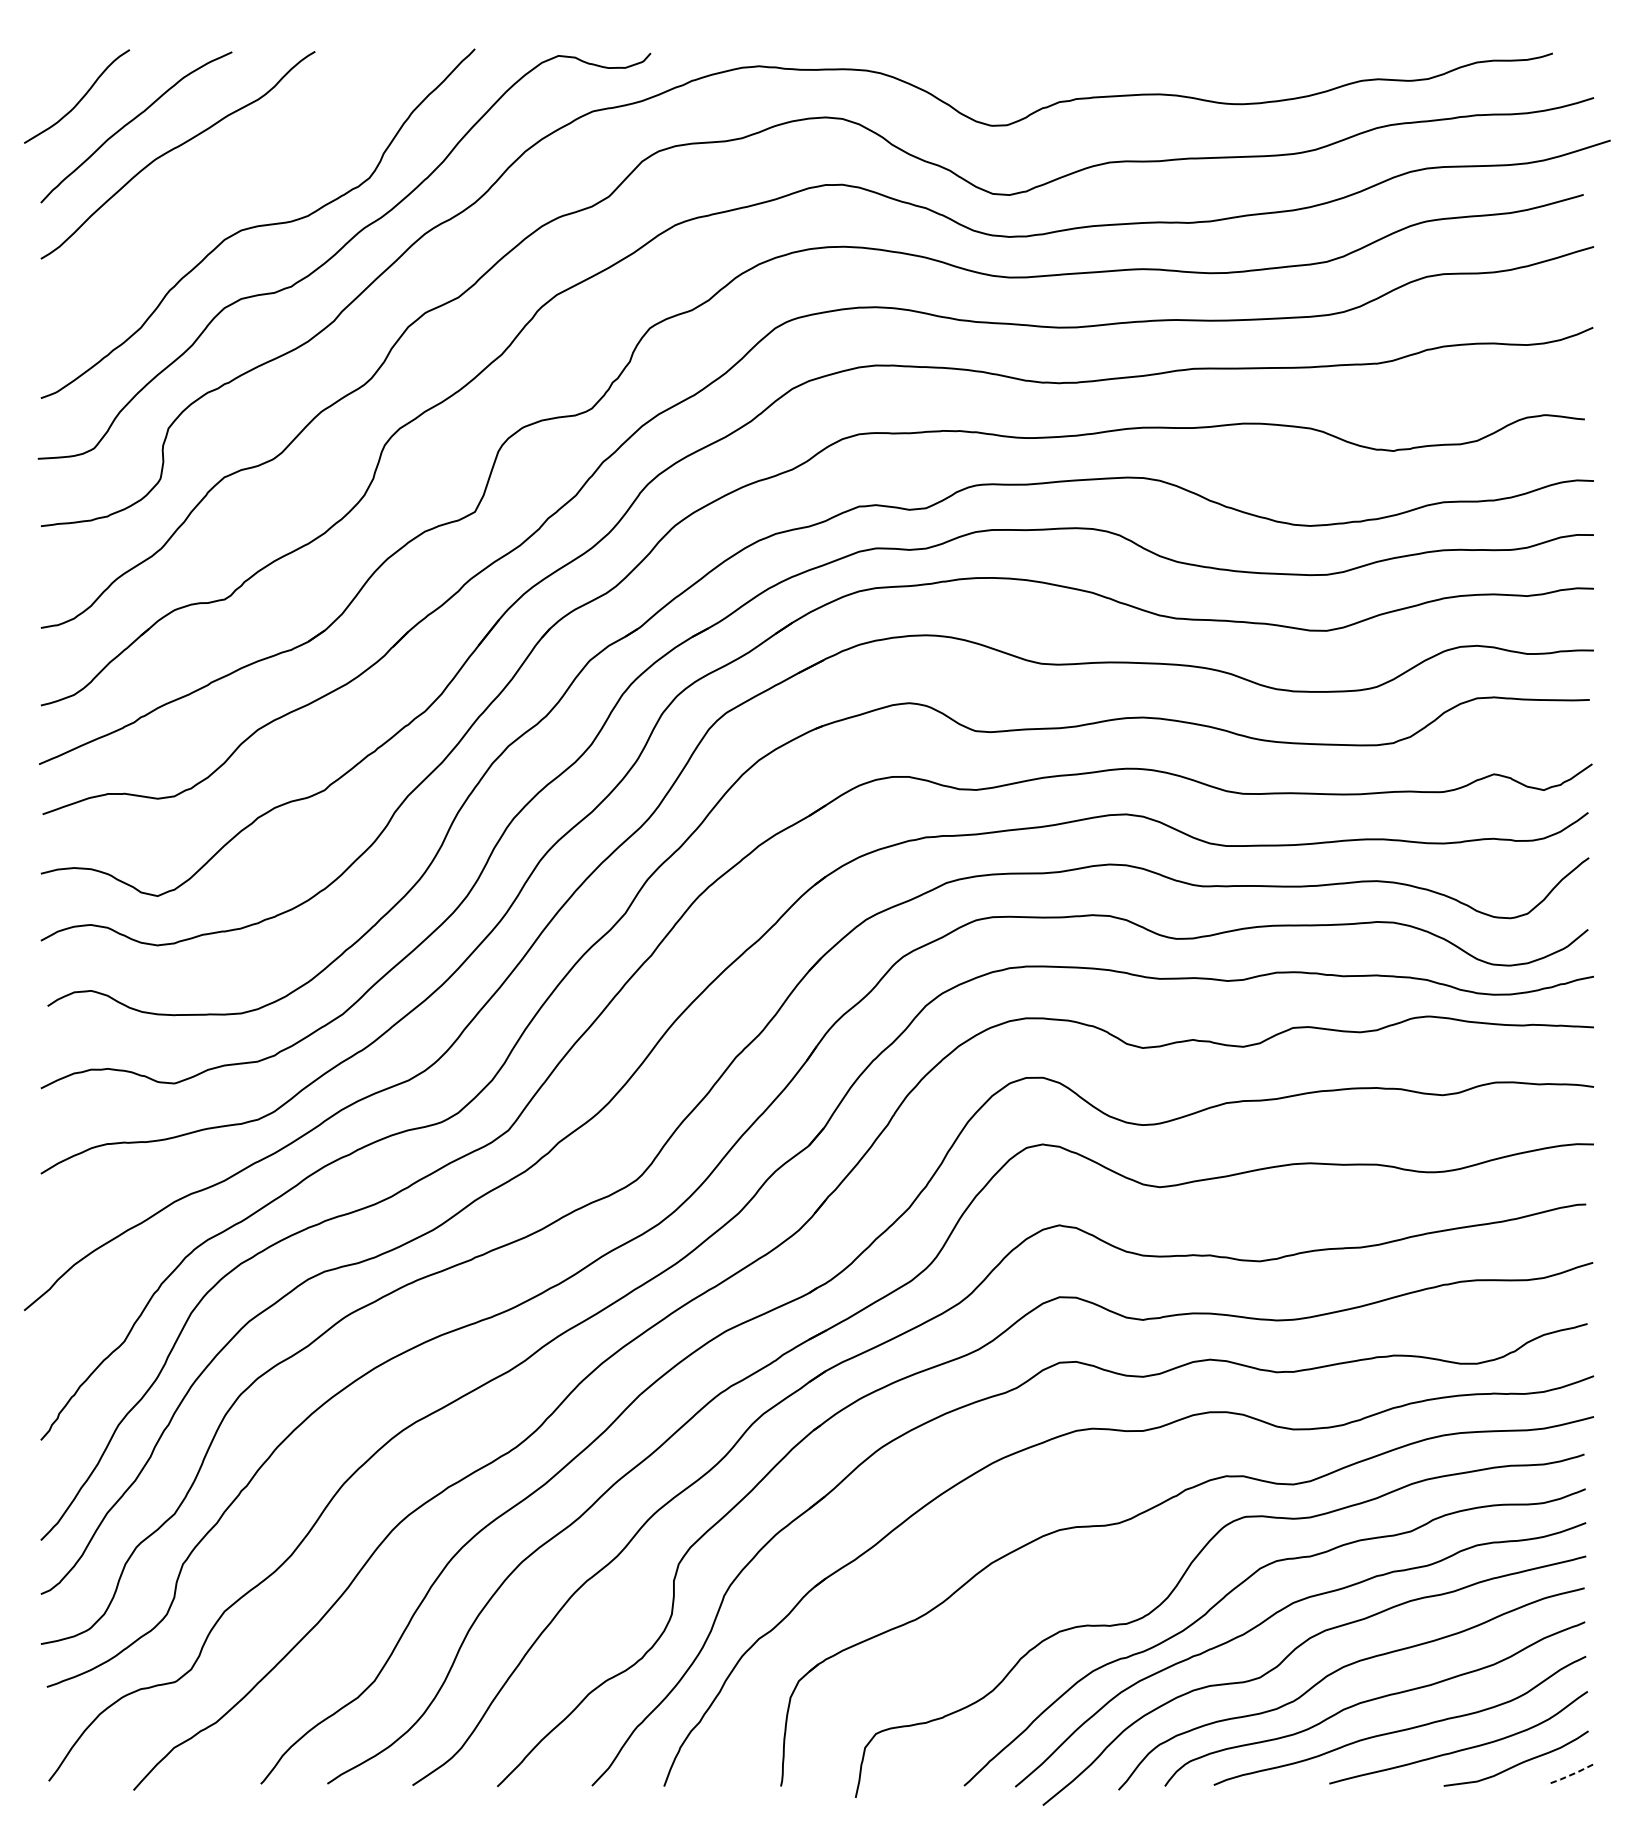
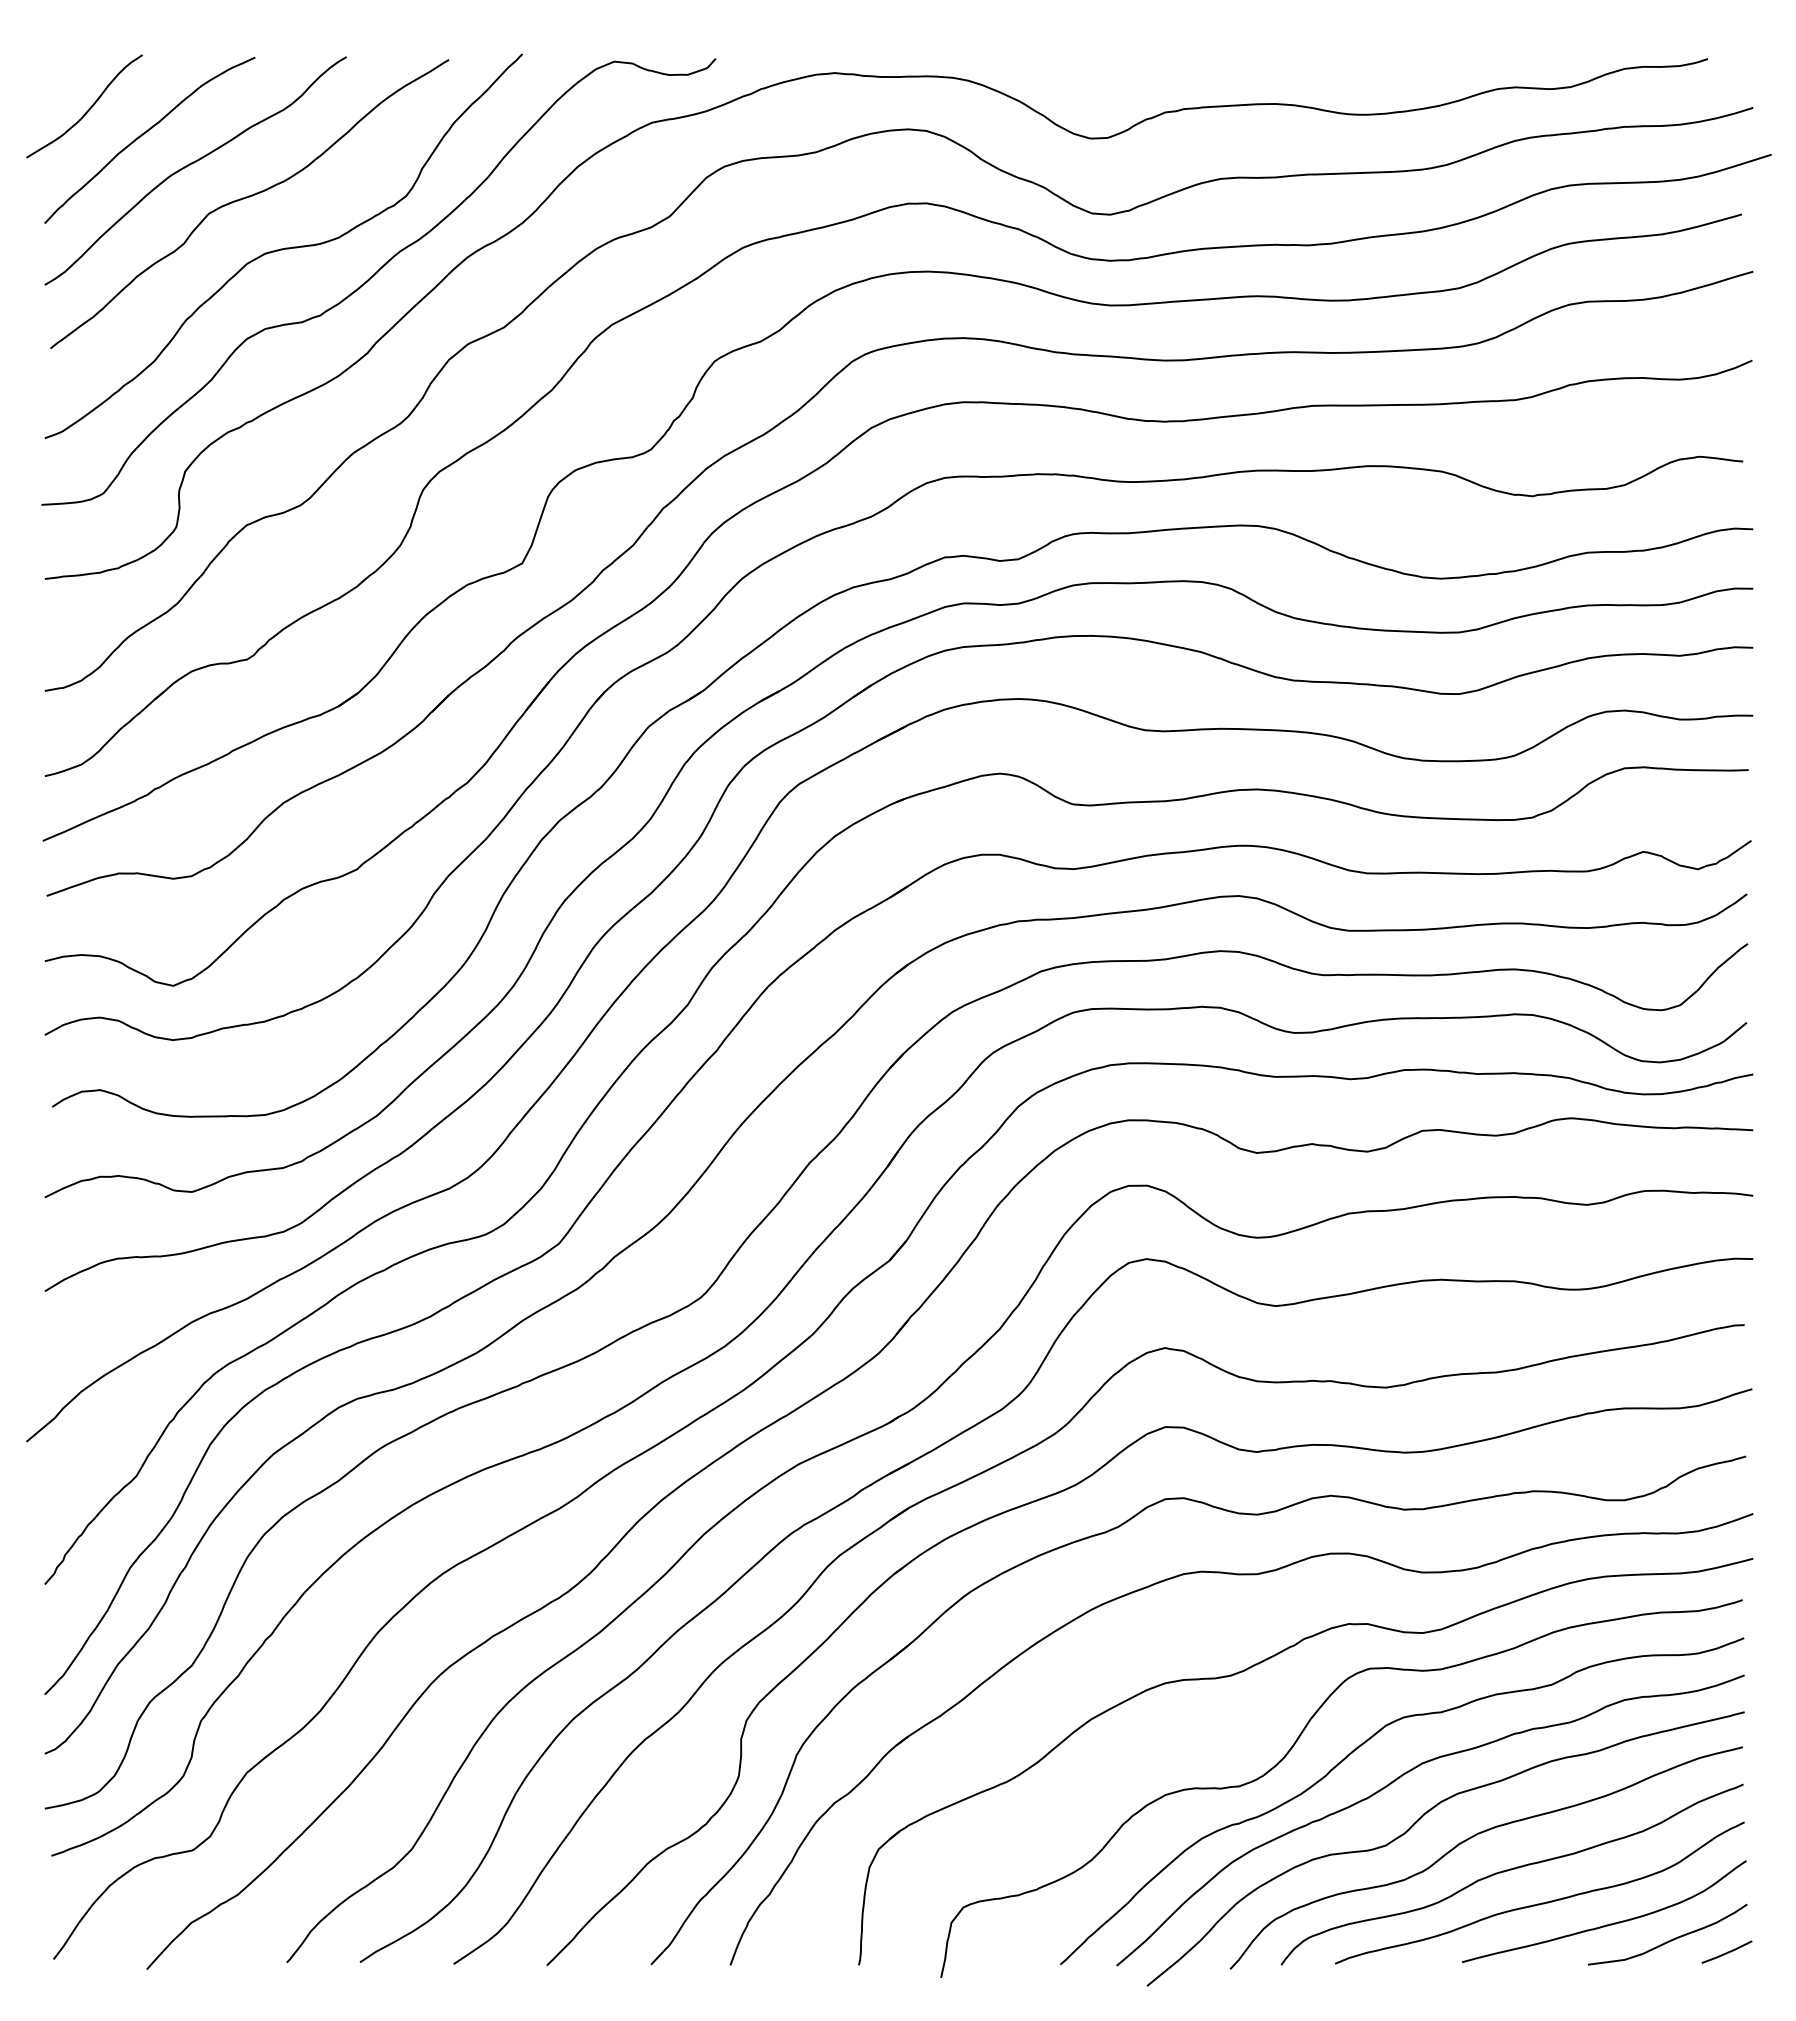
curve: (225, 180) -> (247, 198), added
line: (1570, 1774) -> (1727, 1952), dashed -> solid

